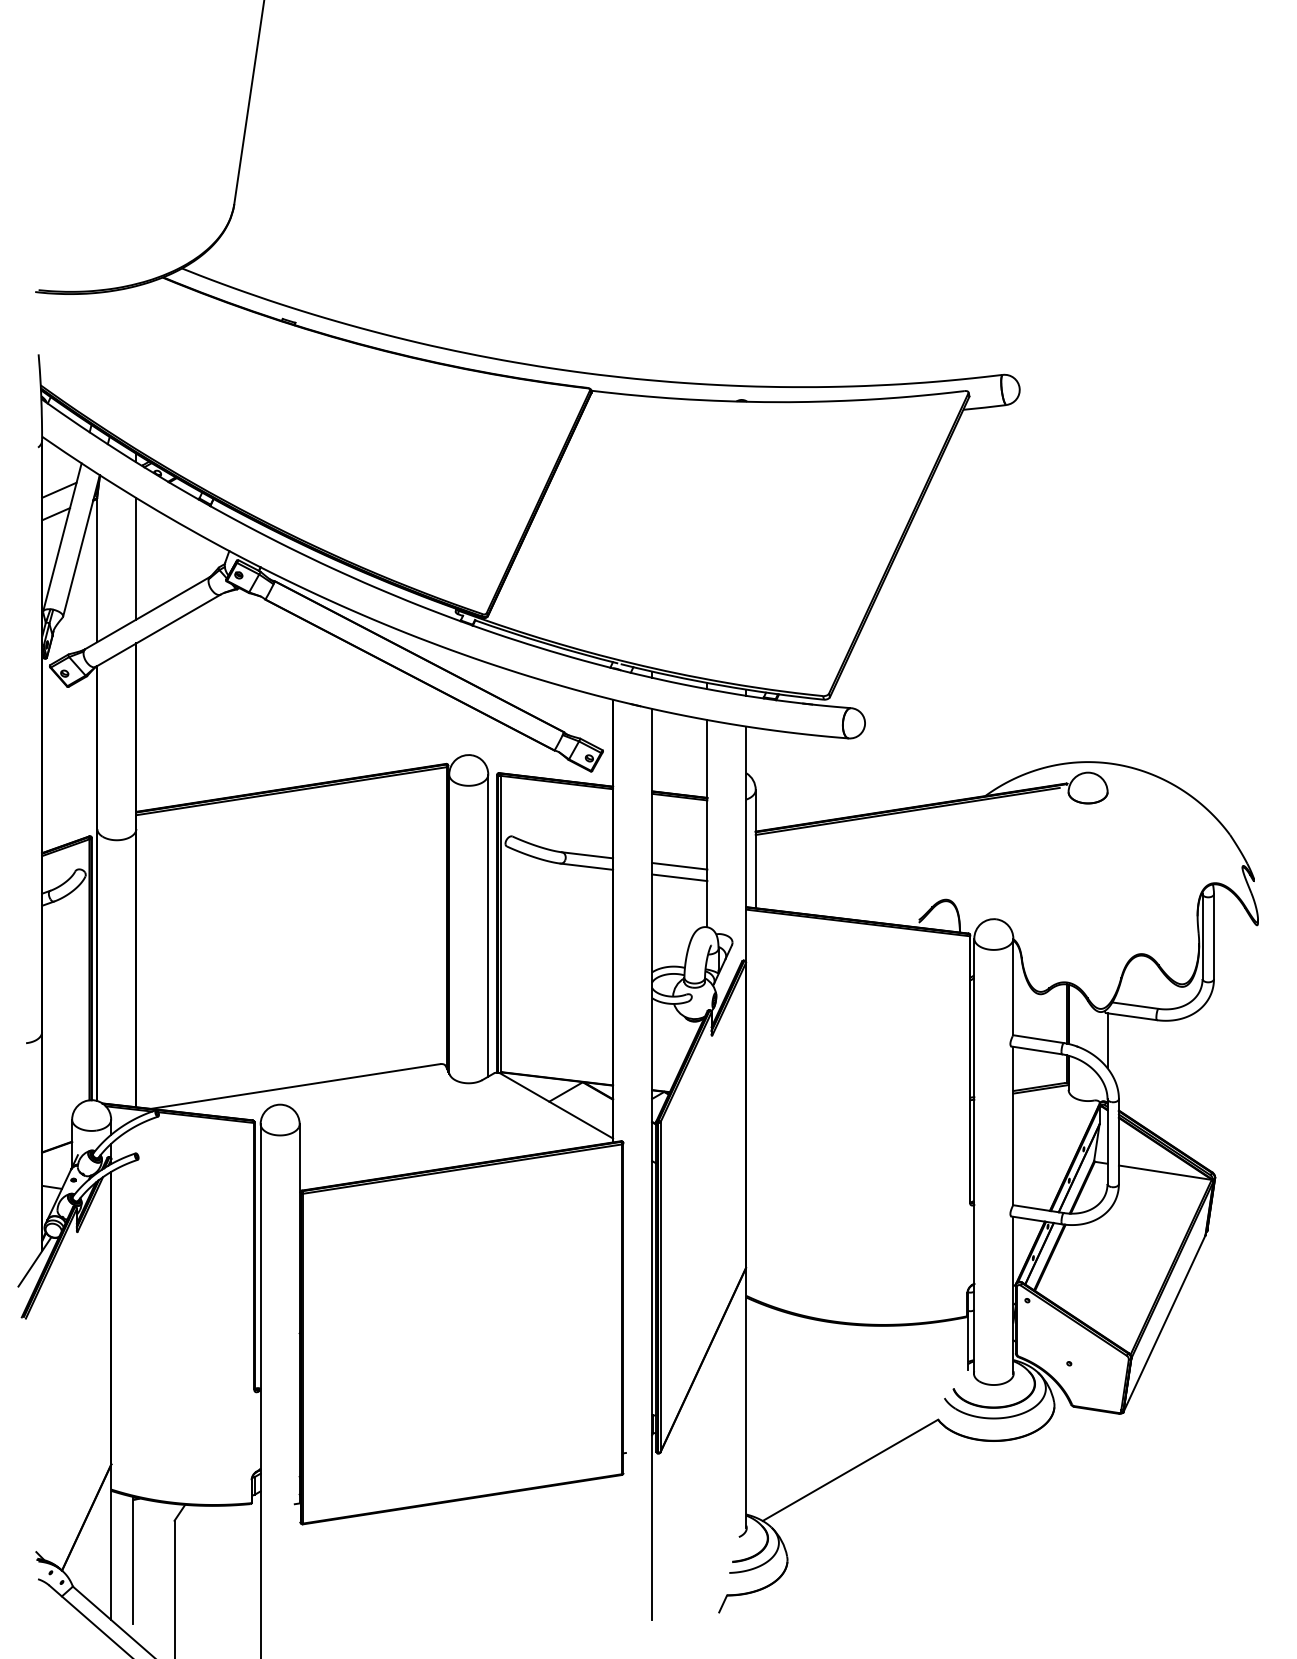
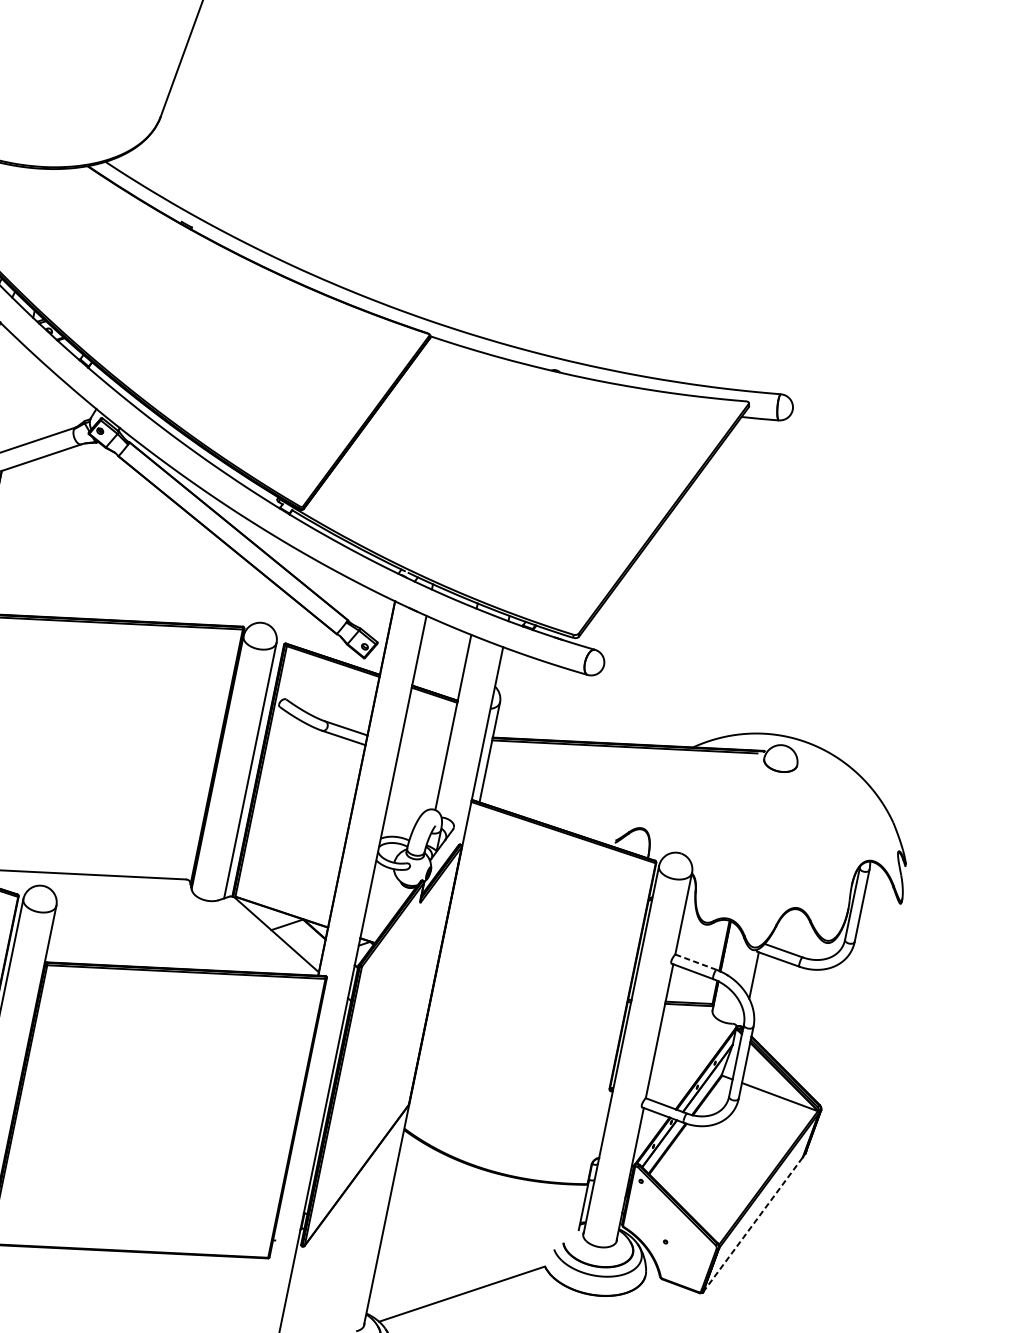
line: (136, 558) -> (16, 399), removed
line: (679, 866) -> (422, 753), removed
line: (679, 877) -> (420, 763), removed
line: (1038, 1039) -> (695, 962), solid -> dashed
line: (1164, 1323) -> (753, 1224), solid -> dashed

